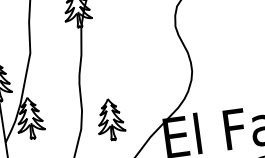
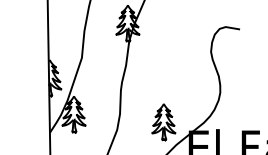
part: (110, 120) -> (163, 122), moved

